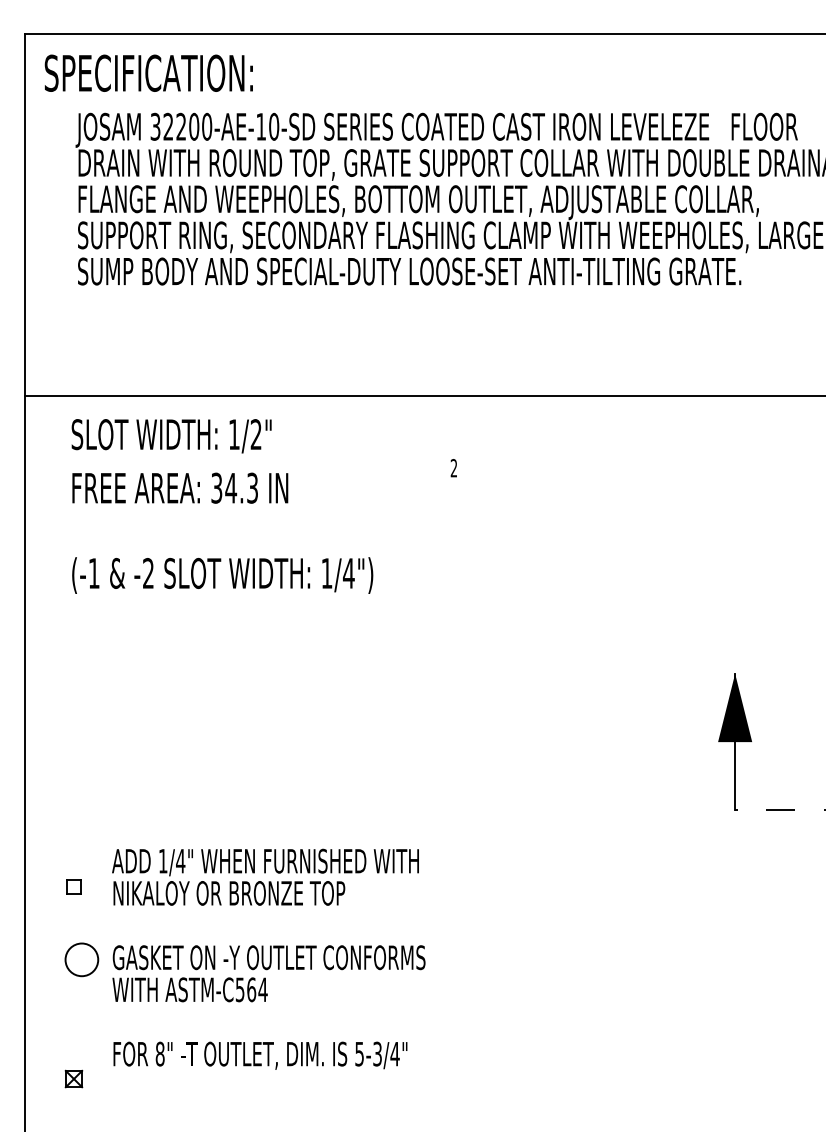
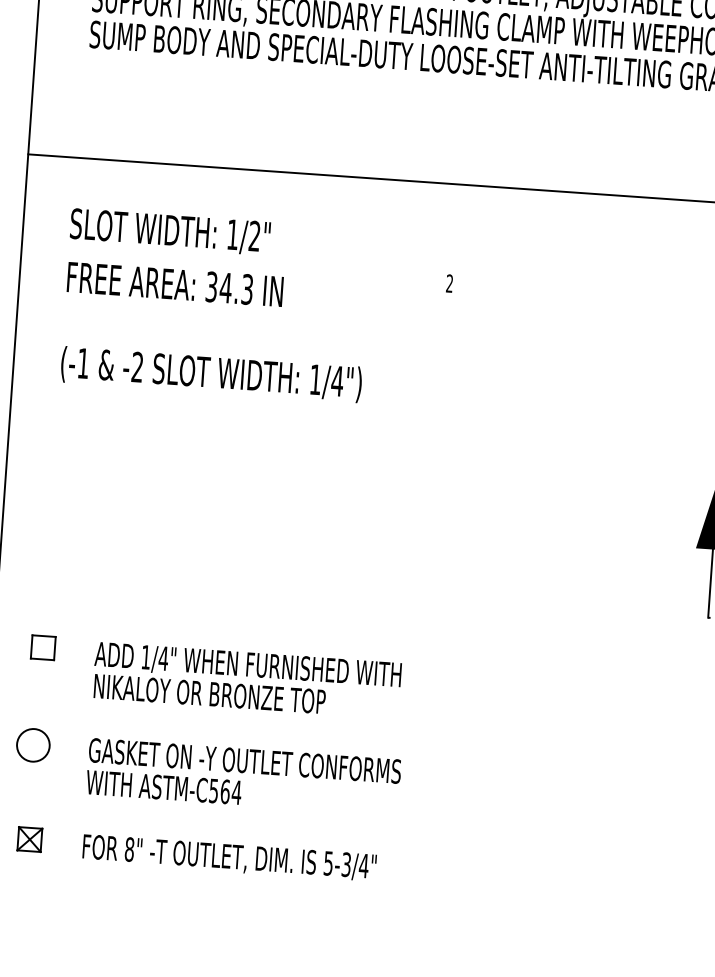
text: (263, 506) -> (256, 308), moved
part: (73, 886) -> (42, 647), size x1.67
text: (268, 958) -> (244, 761), moved
part: (81, 959) -> (33, 744), moved
part: (73, 1078) -> (29, 838), size x1.43

